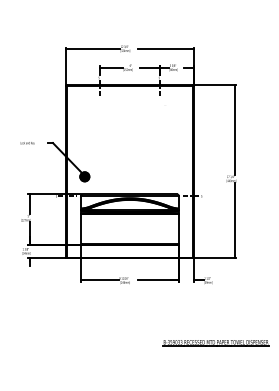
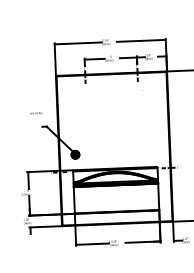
text: (27, 143) -> (36, 113), moved

